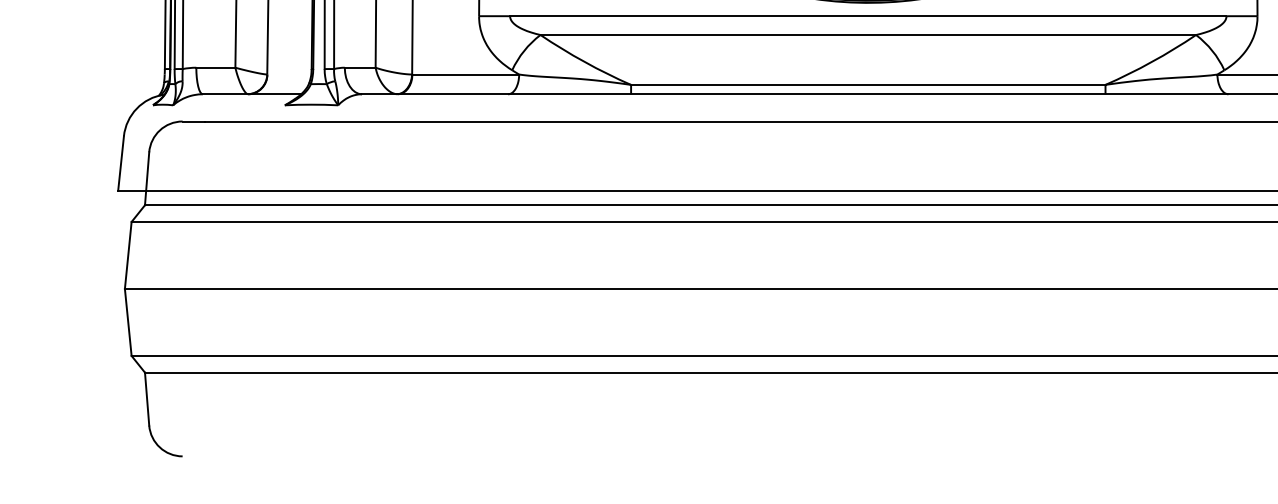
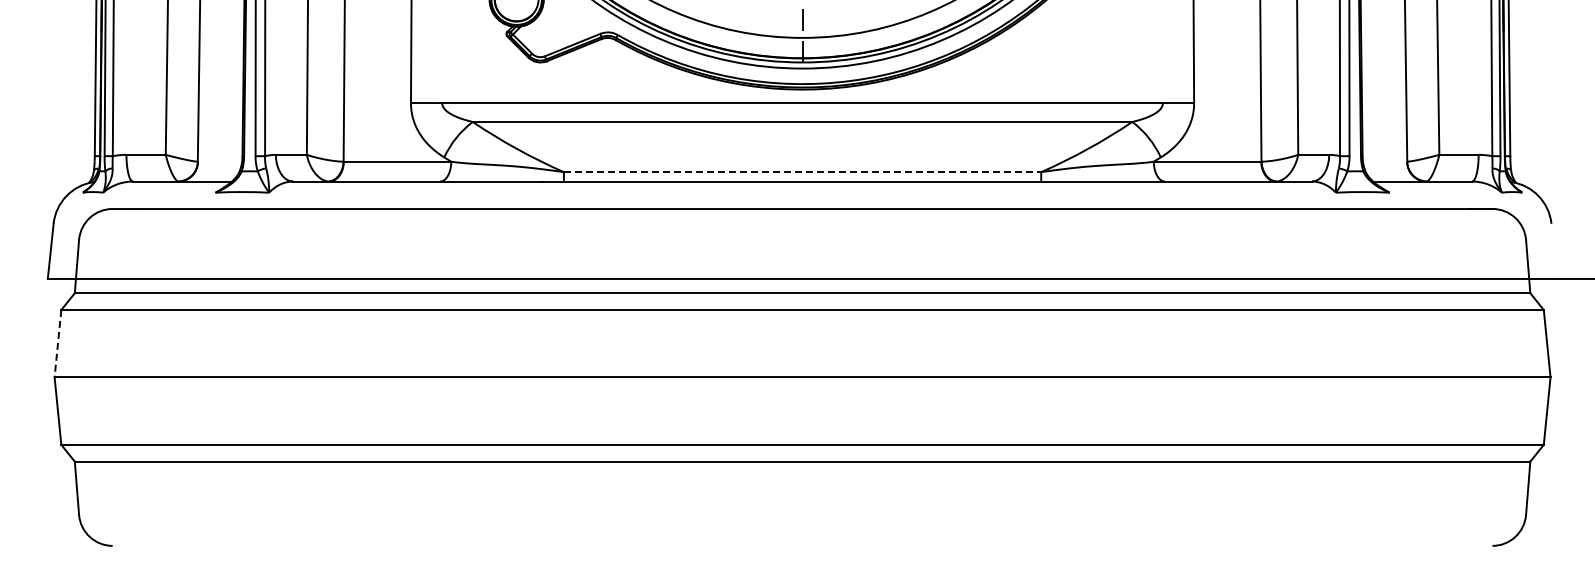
line: (868, 85) -> (802, 172), solid -> dashed
line: (127, 255) -> (57, 343), solid -> dashed

